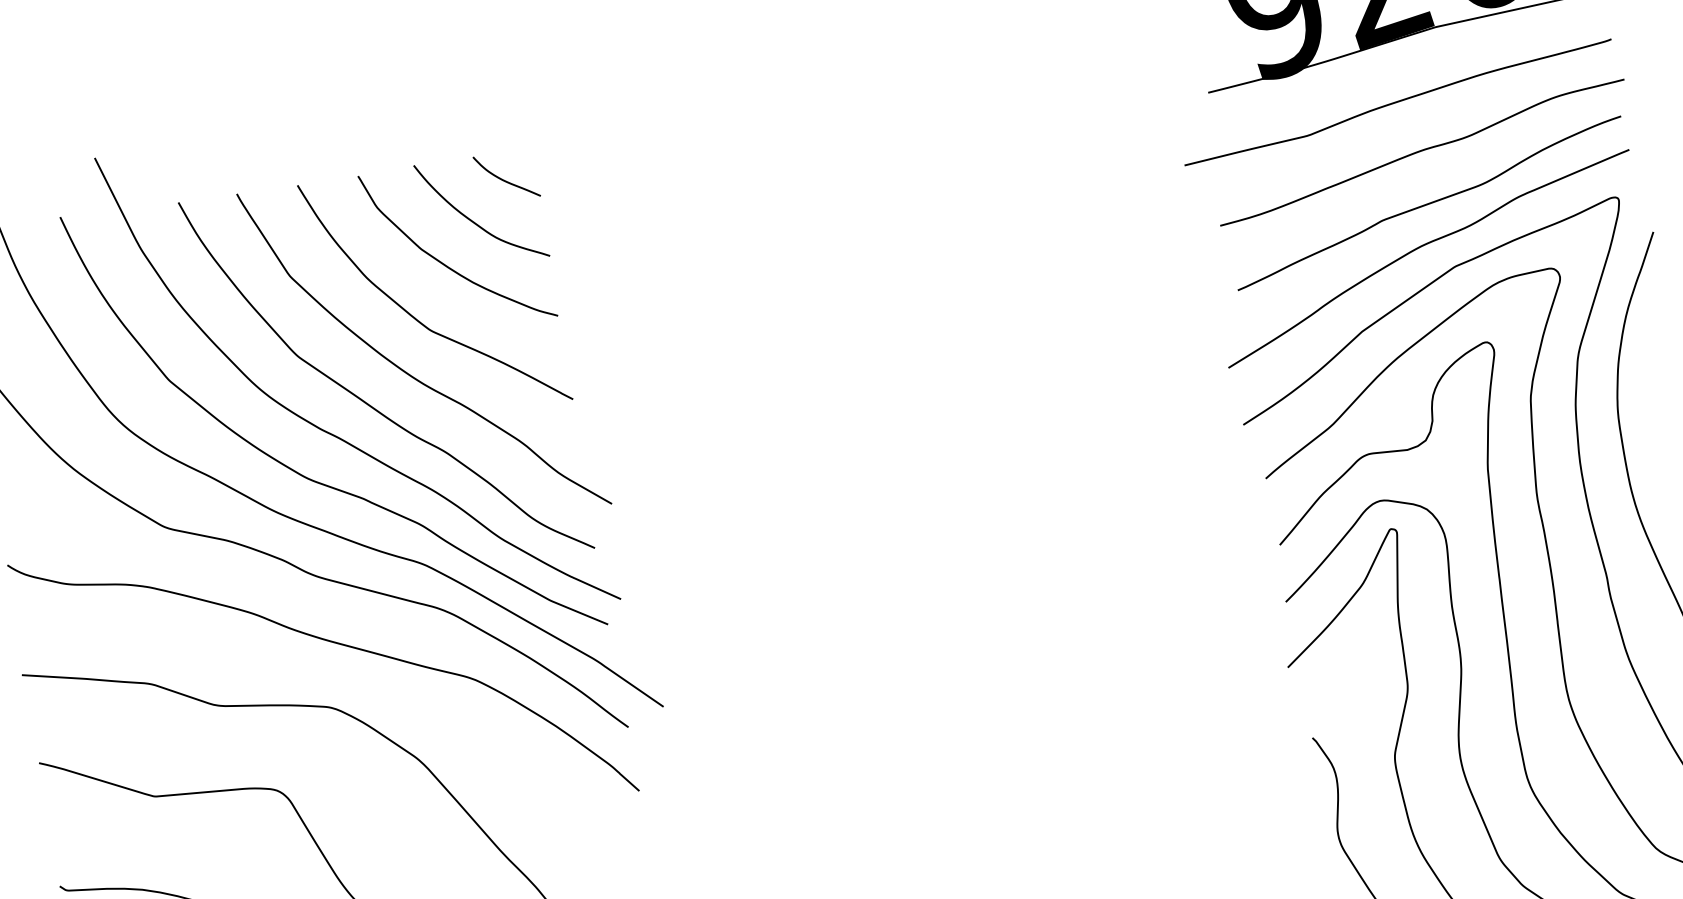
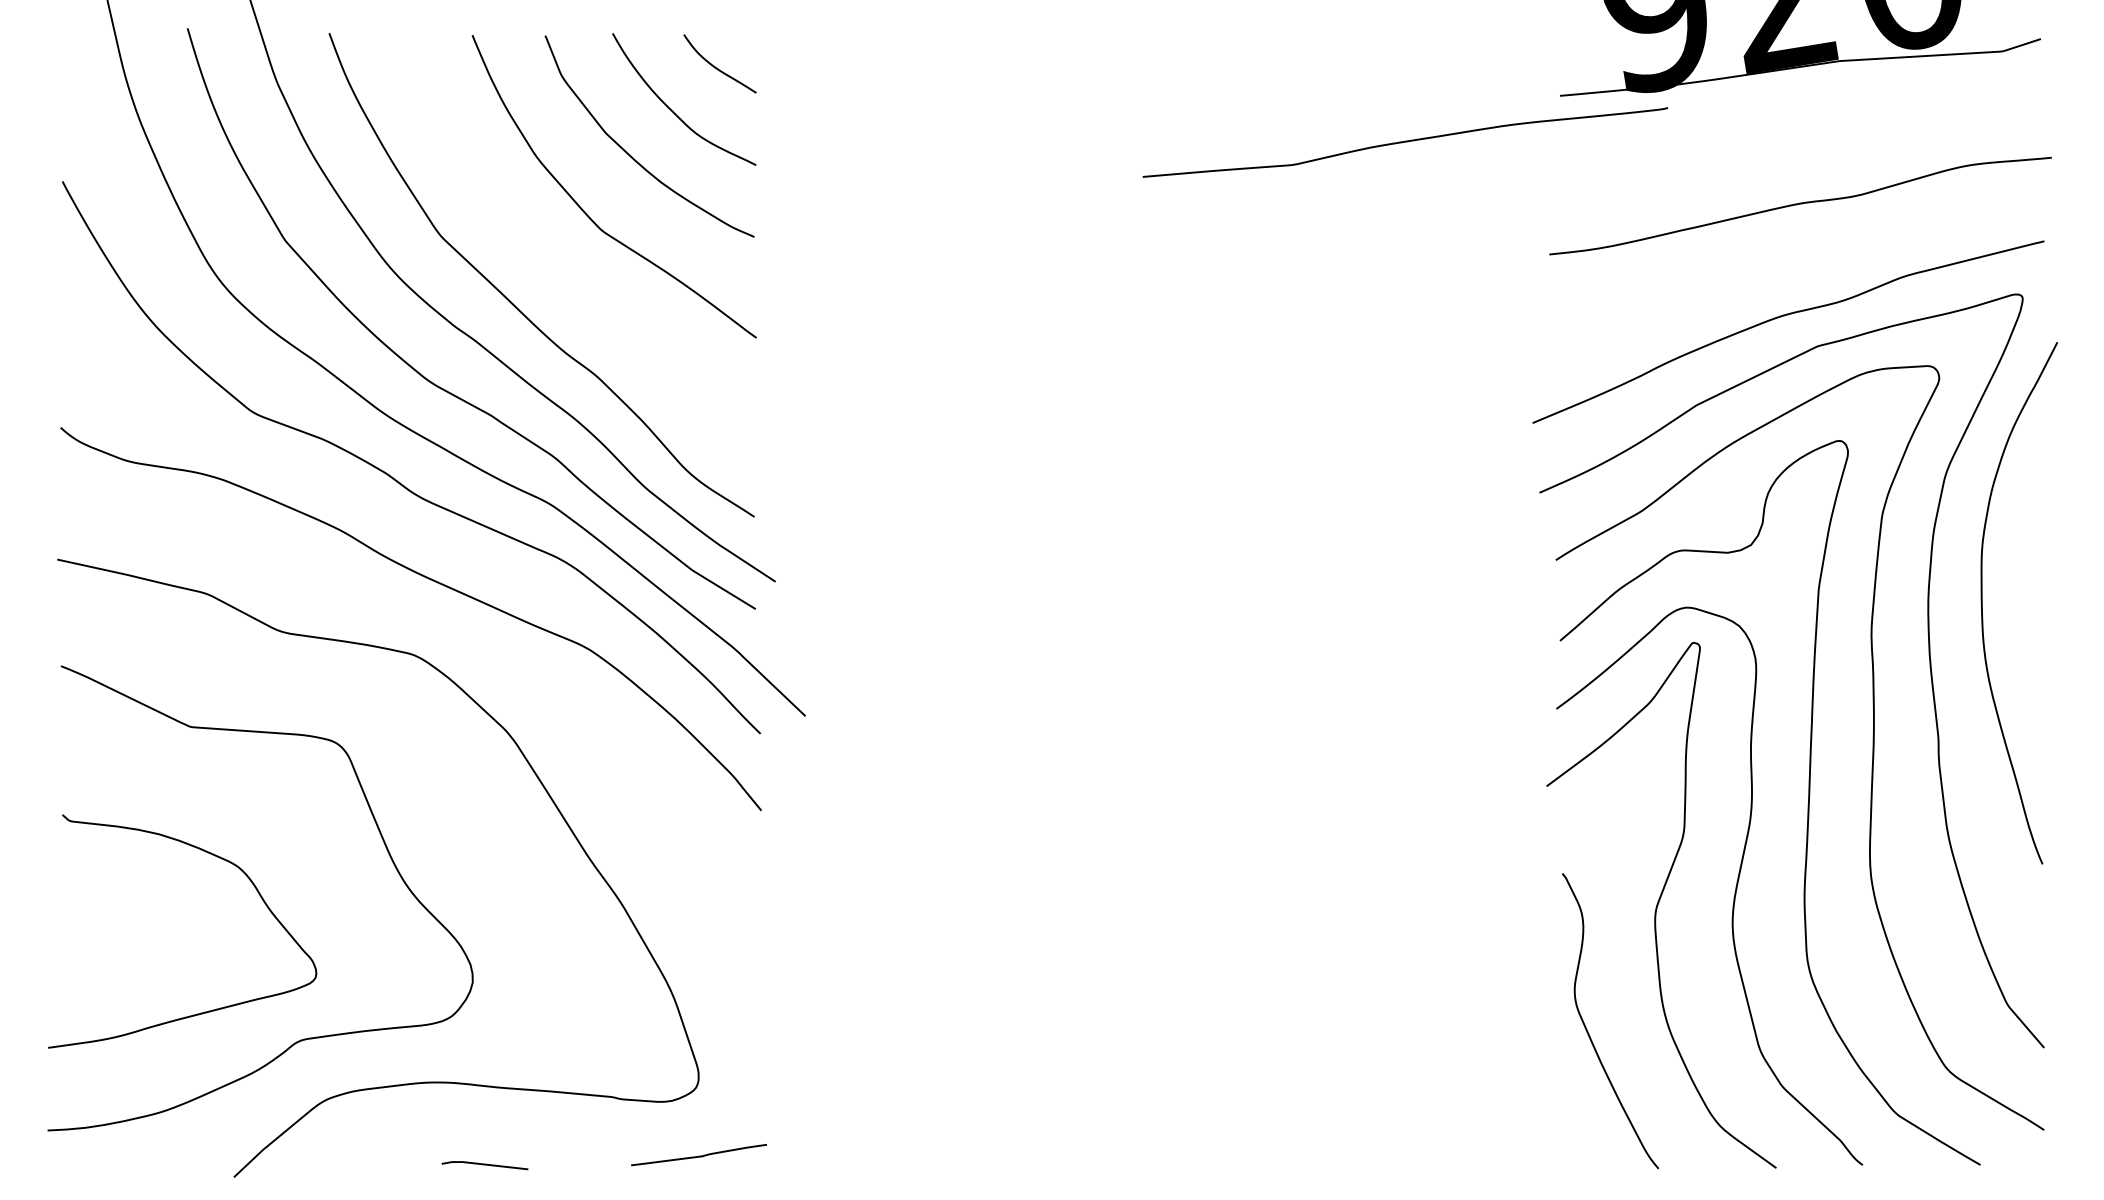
curve: (1398, 102) -> (1405, 142), moved
curve: (1429, 202) -> (1799, 266), removed
curve: (406, 371) -> (565, 274), removed

